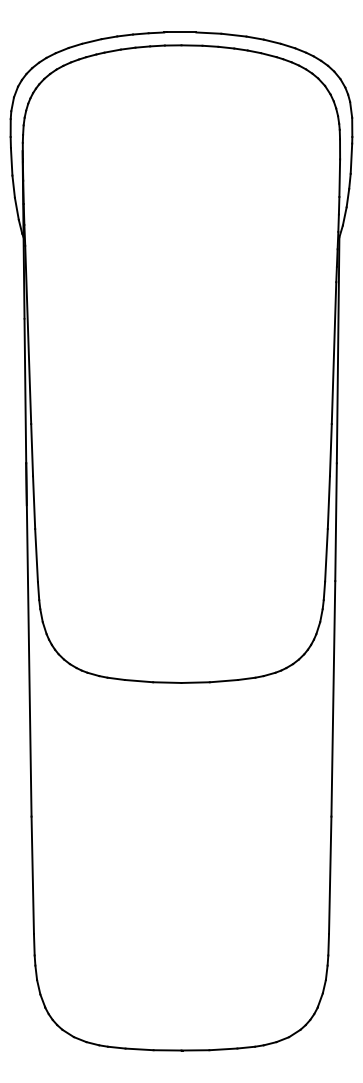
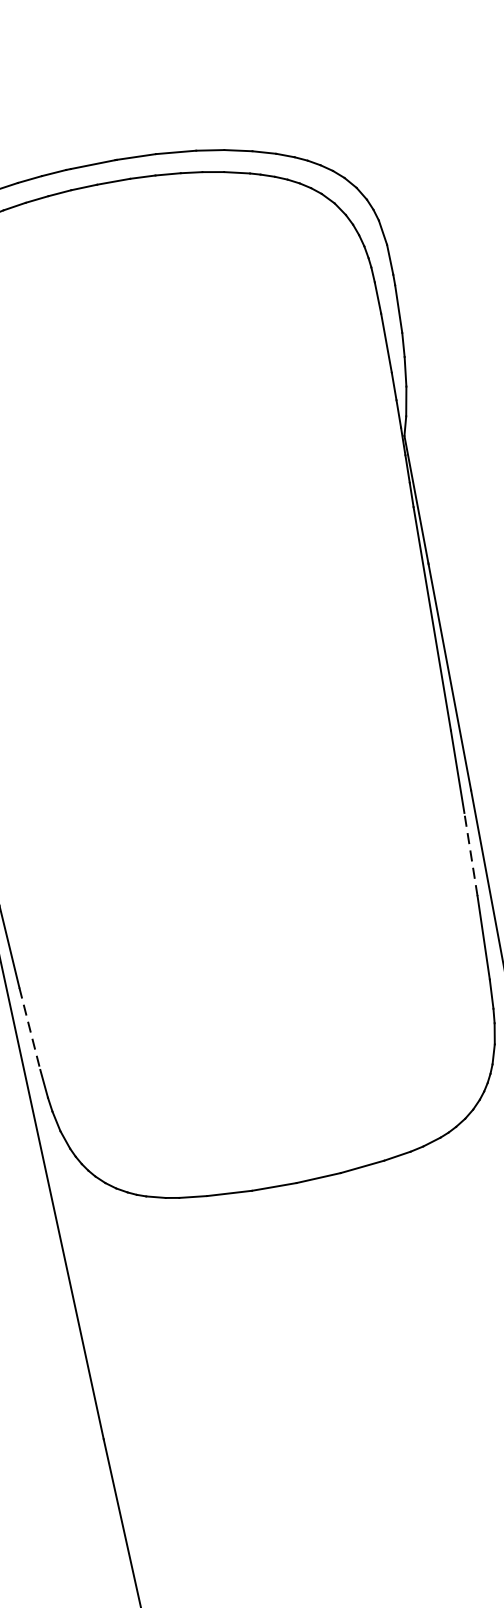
line: (328, 502) -> (470, 854), solid -> dashed
line: (36, 555) -> (29, 1028), solid -> dashed

